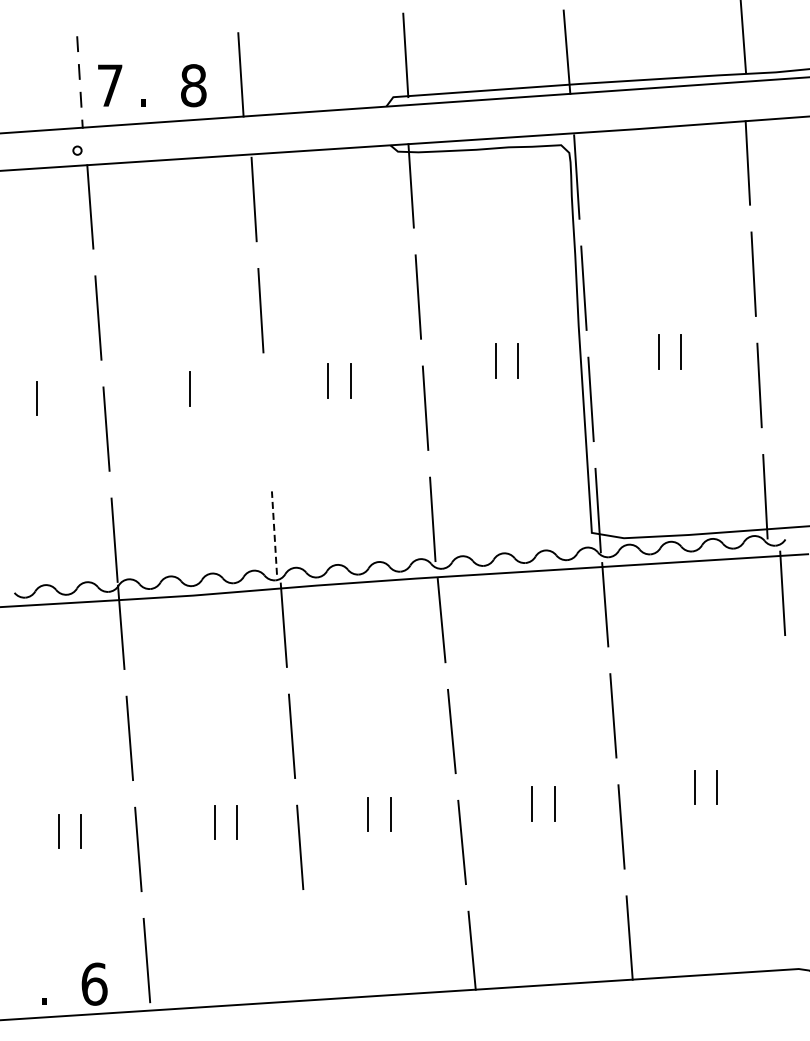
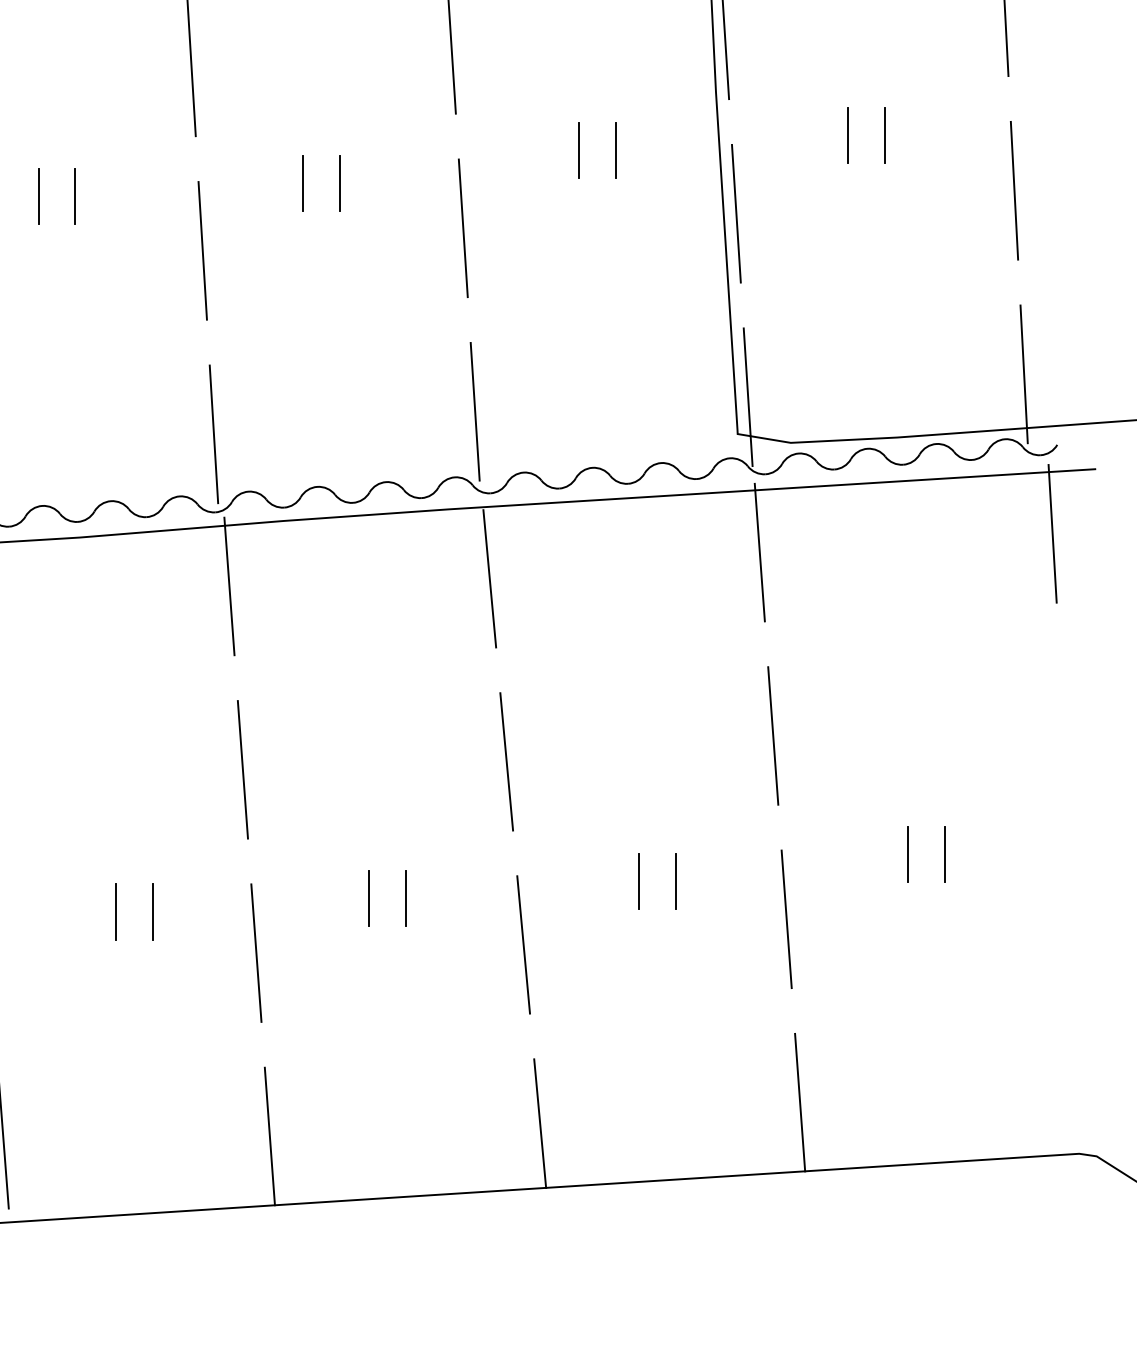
line: (168, 388) -> (39, 195), added
line: (267, 421) -> (202, 250), added
line: (274, 533) -> (213, 435), dashed -> solid
line: (308, 958) -> (270, 1136), added

